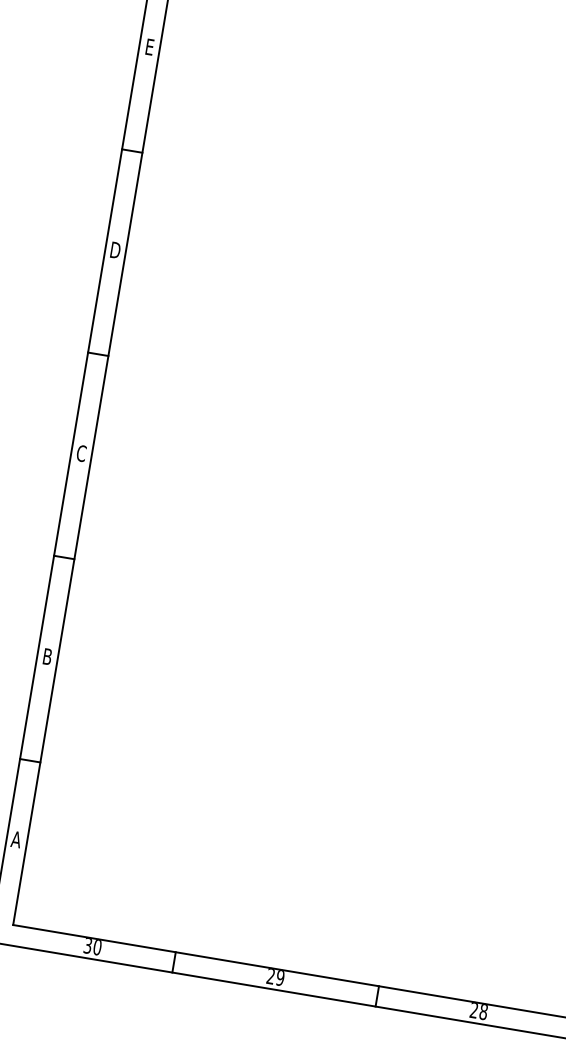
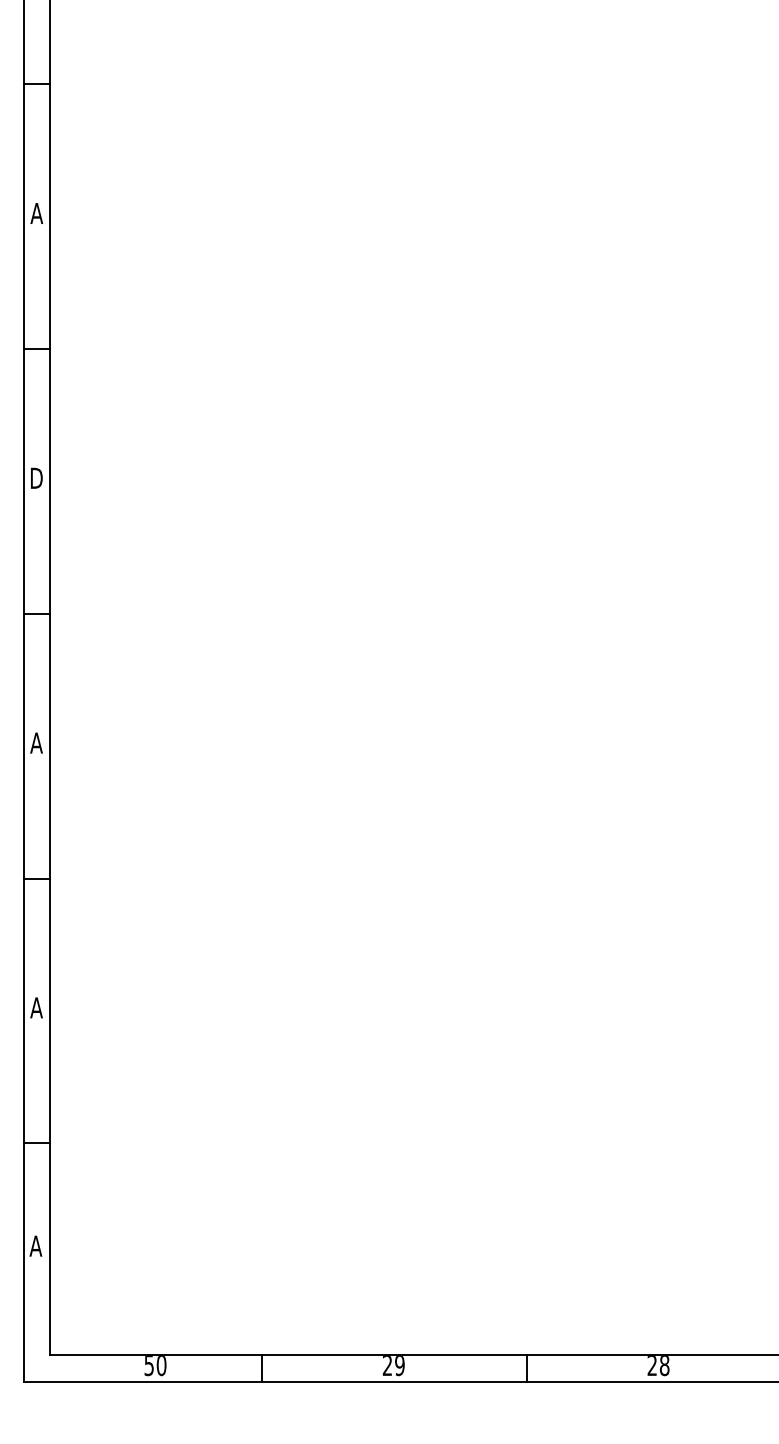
text: (149, 47) -> (36, 213), E -> A
text: (81, 453) -> (36, 742), C -> A
text: (47, 656) -> (36, 1007), B -> A
text: (88, 945) -> (149, 1365), 30 -> 50

